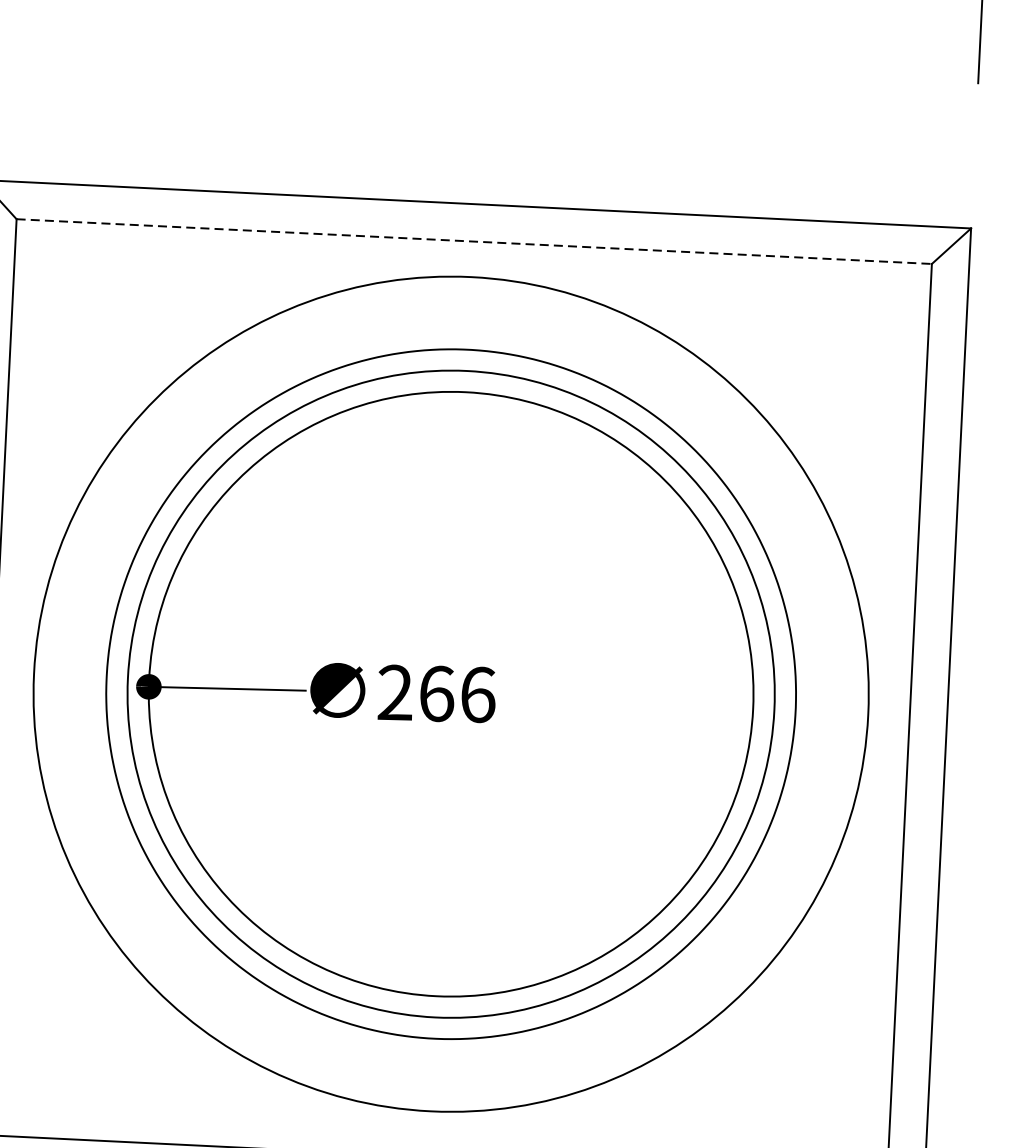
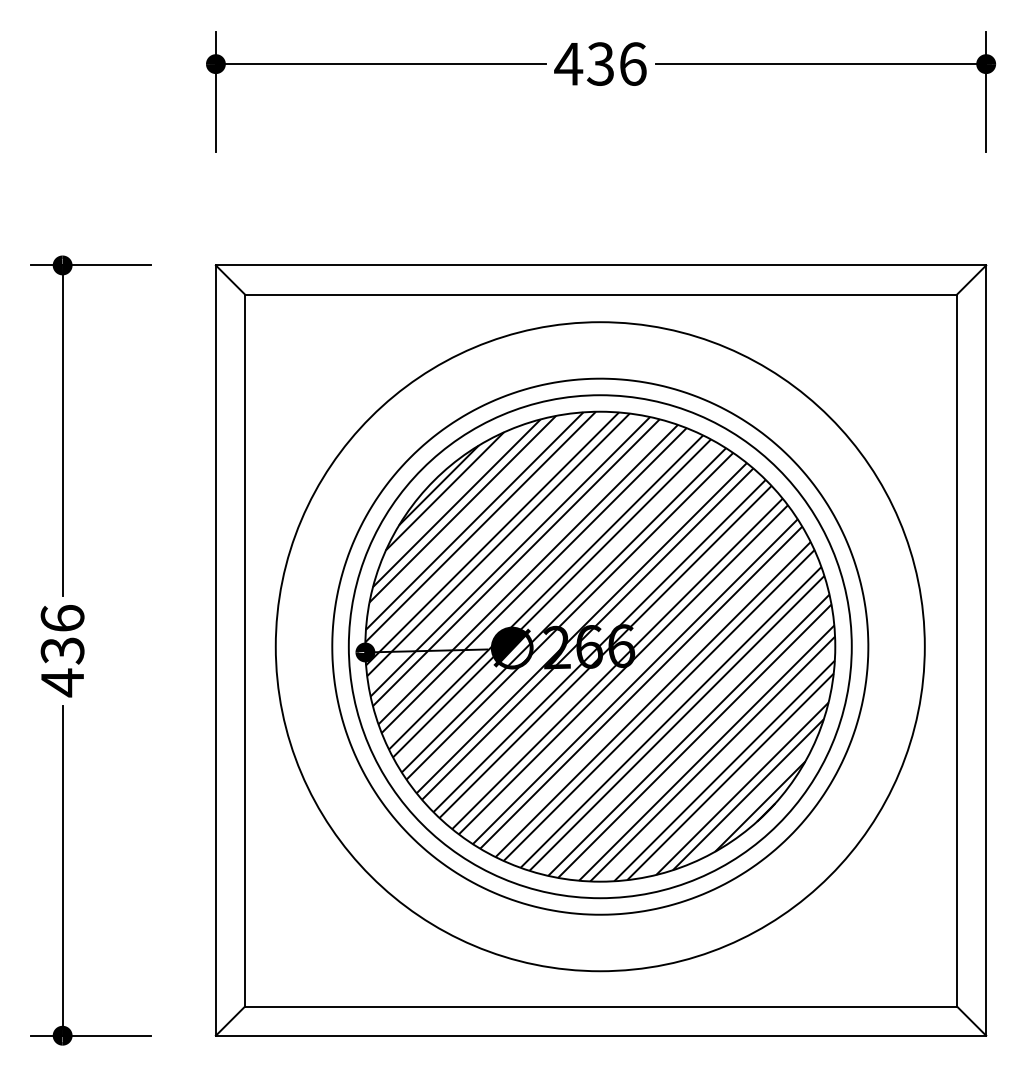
line: (474, 241) -> (601, 294), dashed -> solid
hatch: (451, 693) -> (600, 646), added

